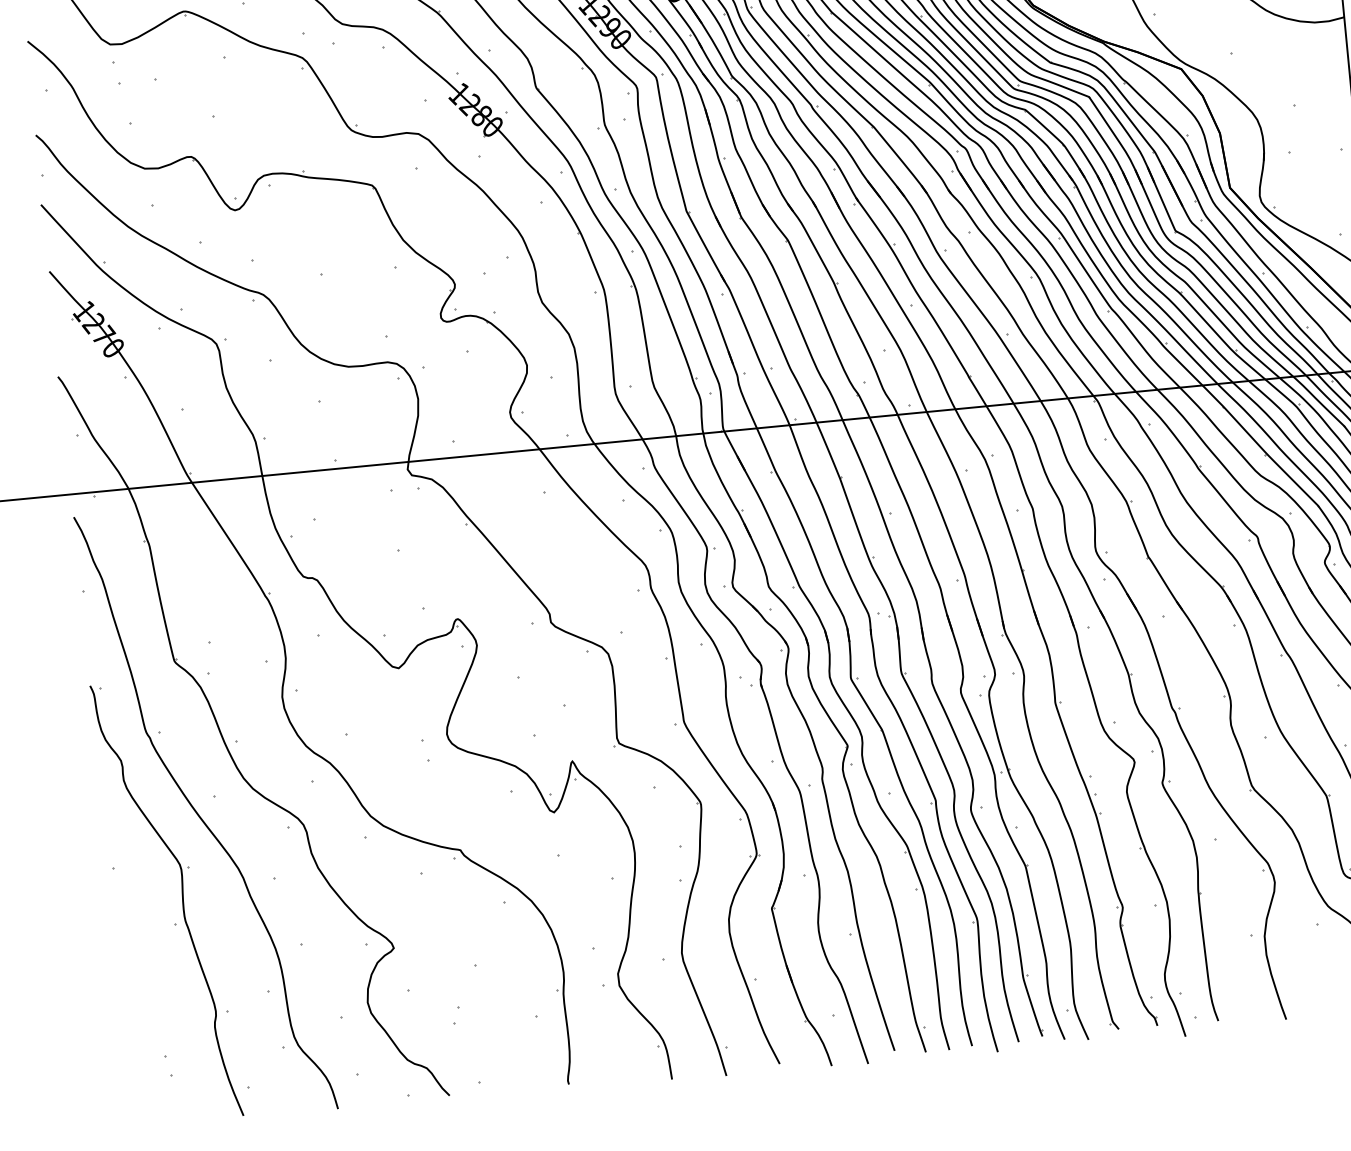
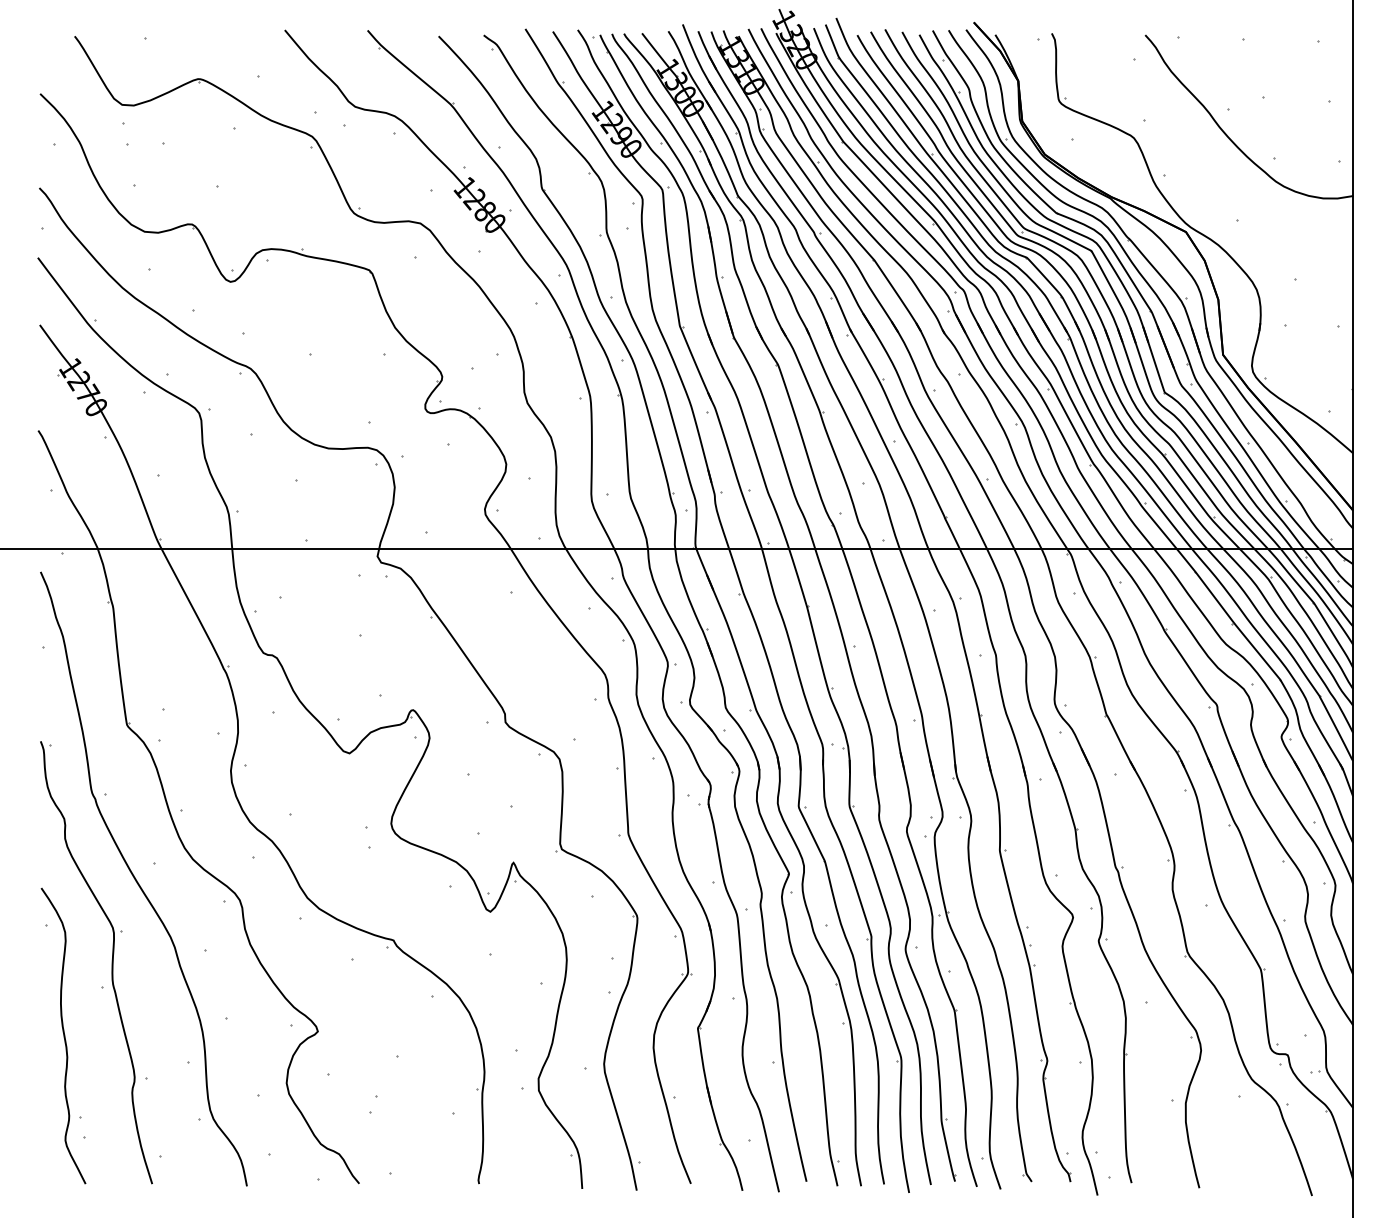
curve: (141, 976) -> (63, 1035), added

